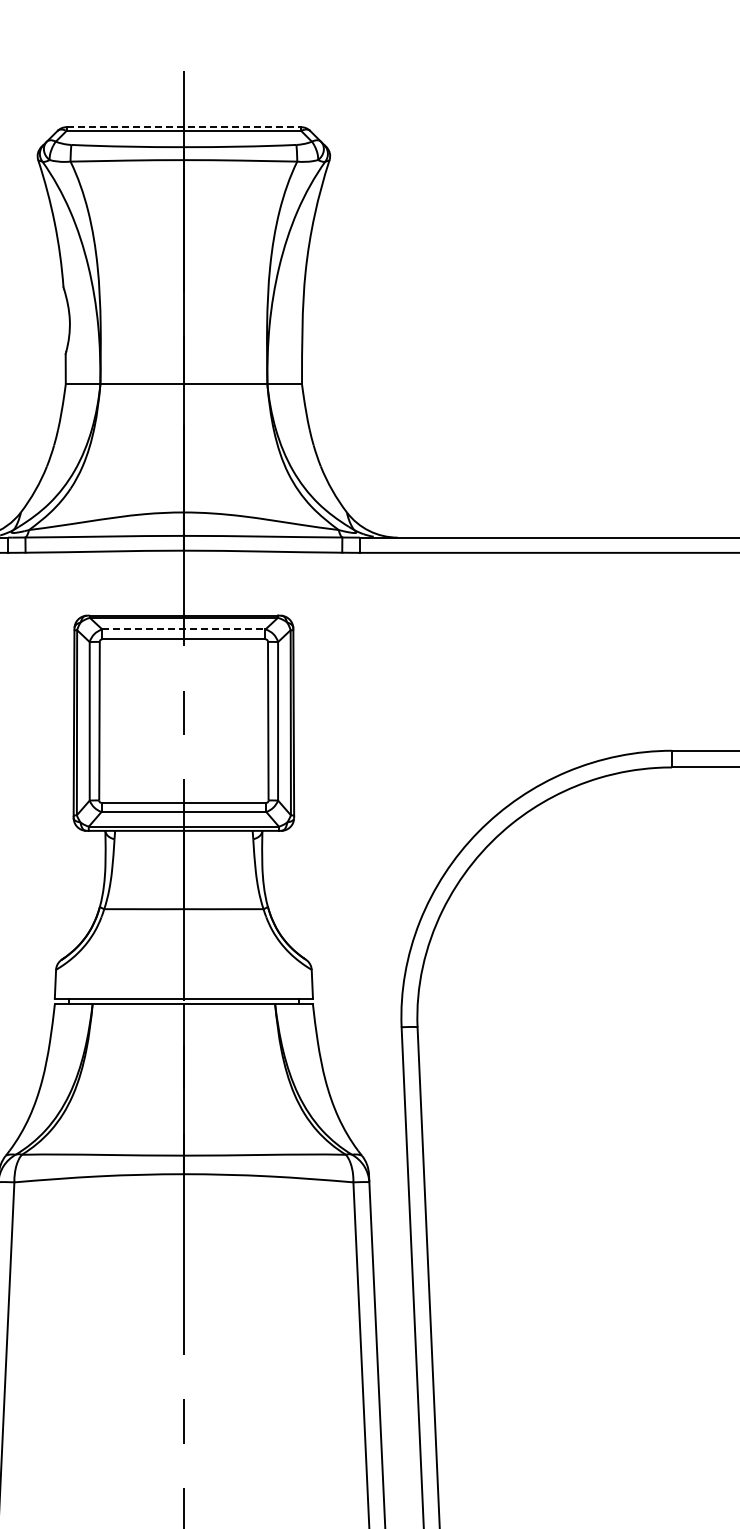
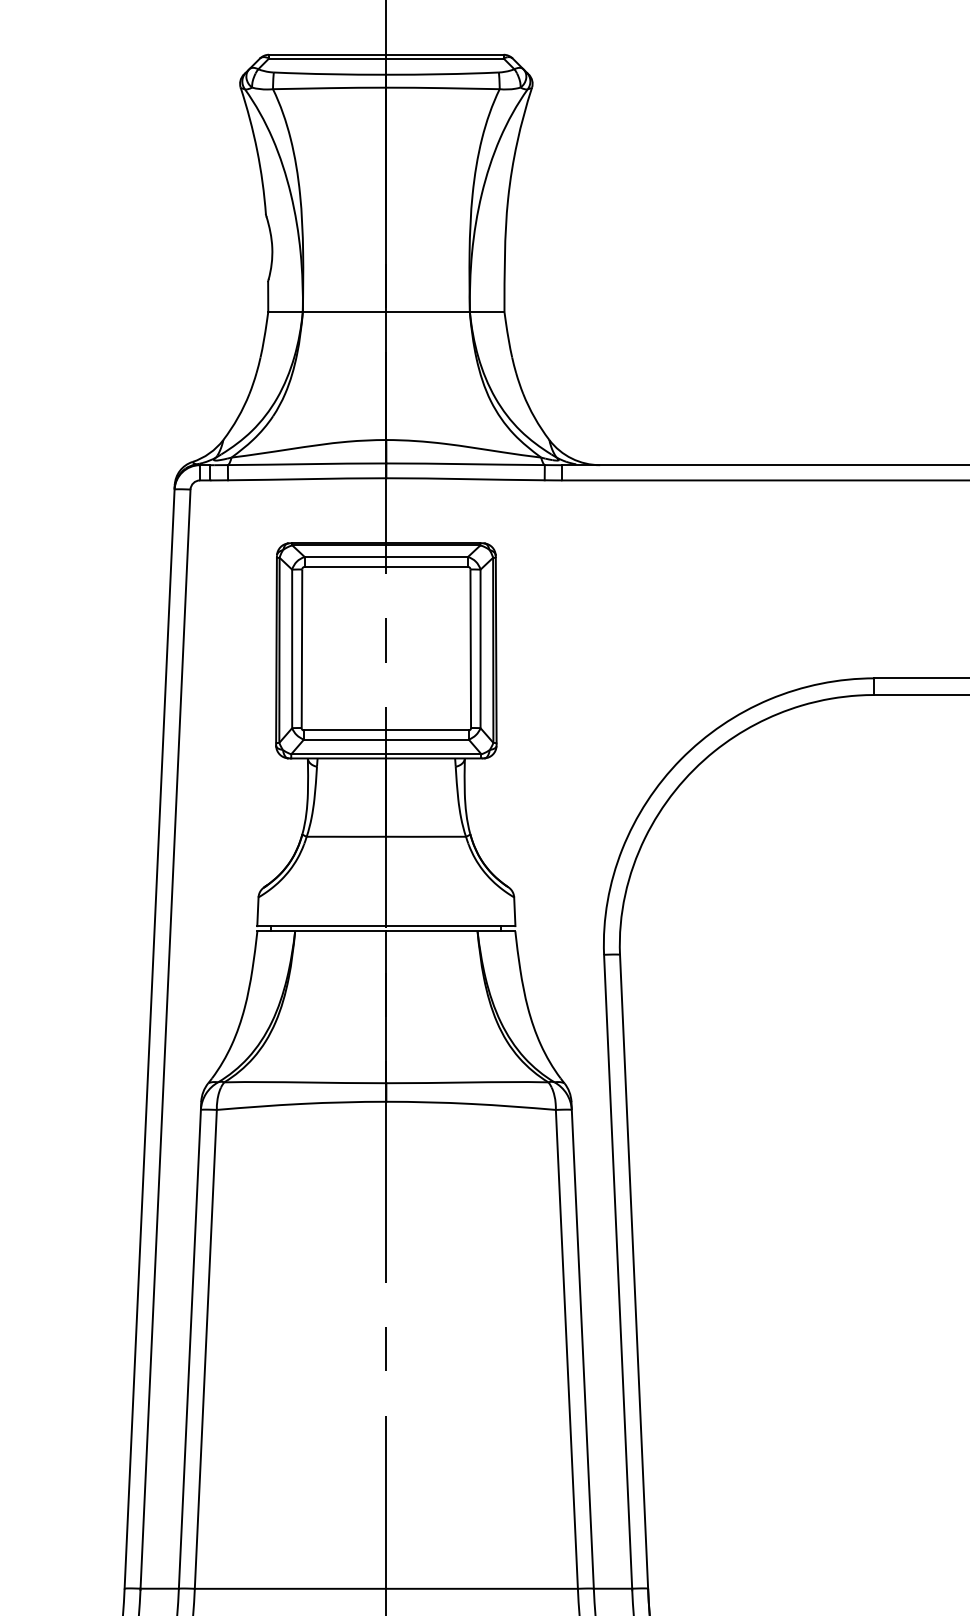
line: (184, 126) -> (386, 54), dashed -> solid
line: (184, 629) -> (386, 557), dashed -> solid

